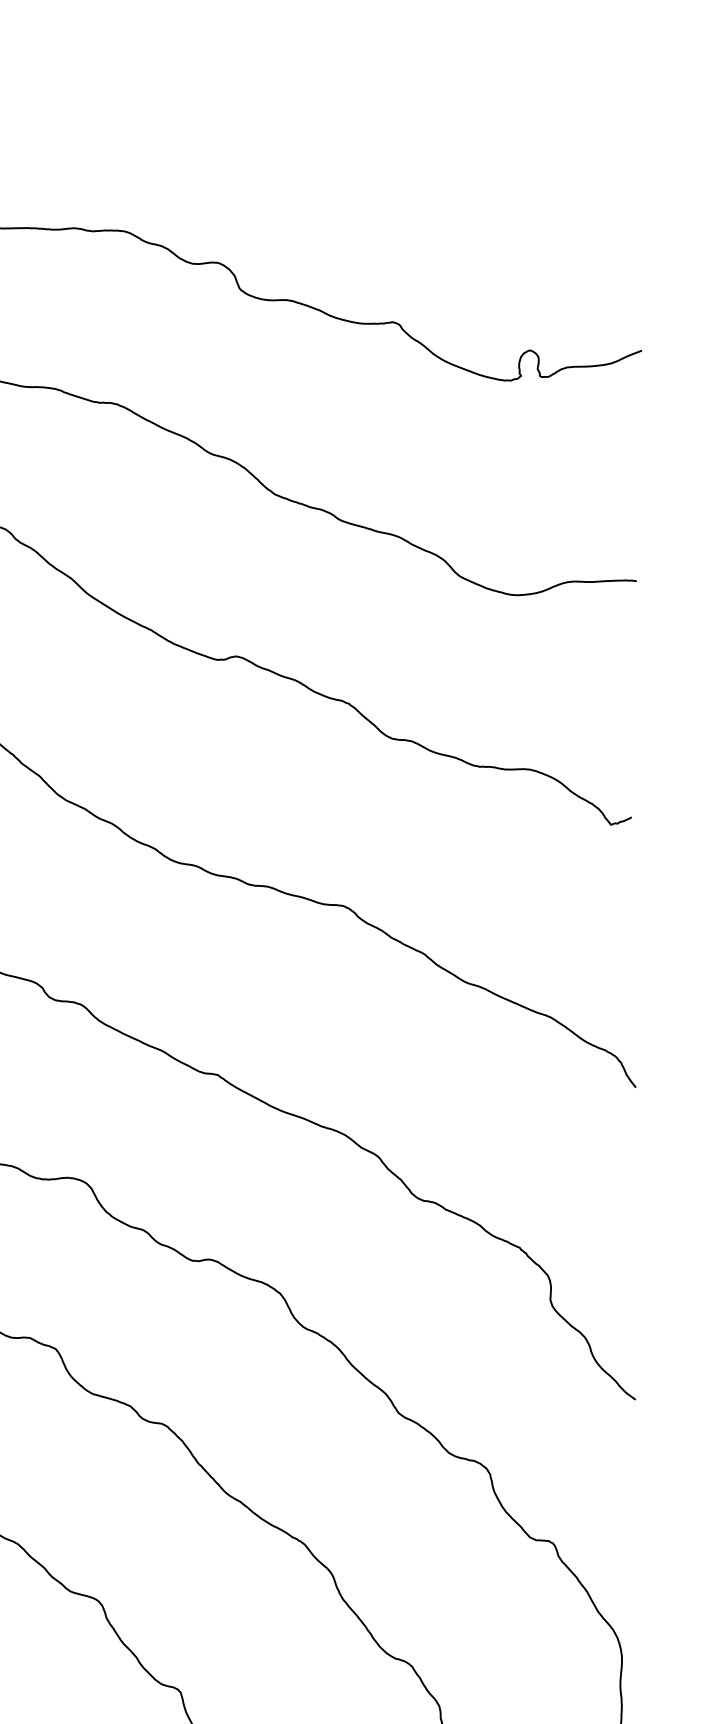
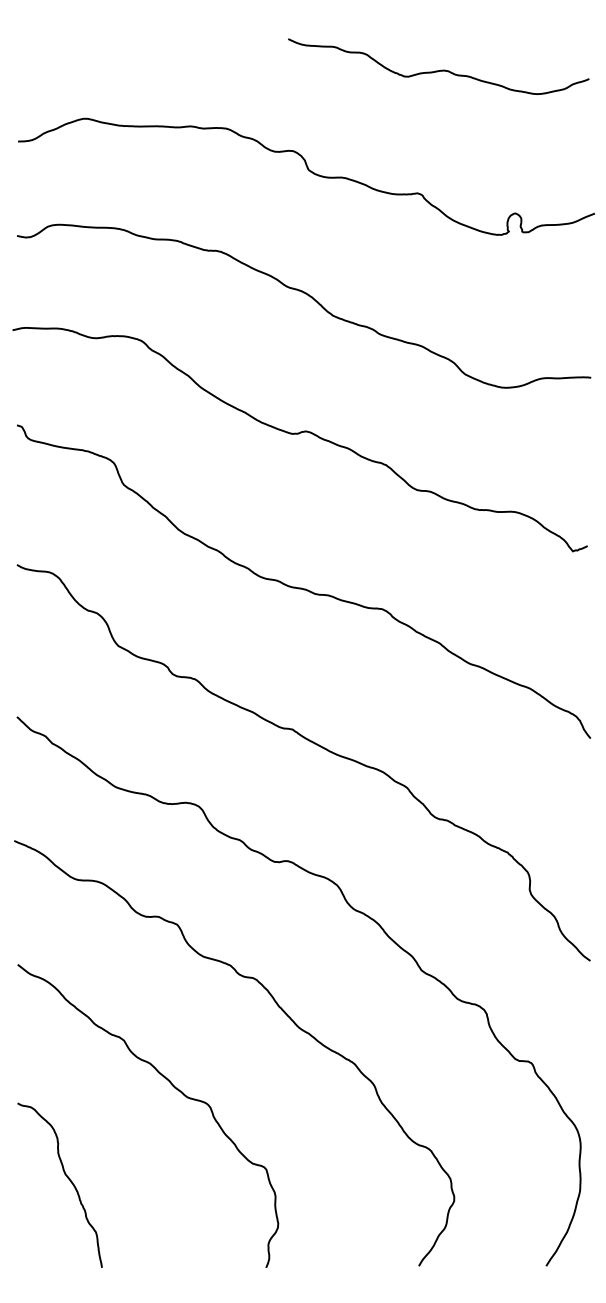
curve: (422, 149) -> (438, 70), added

